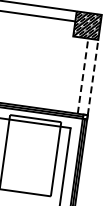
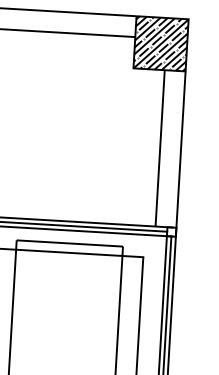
line: (83, 76) -> (161, 148), dashed -> solid
line: (93, 77) -> (181, 149), dashed -> solid

